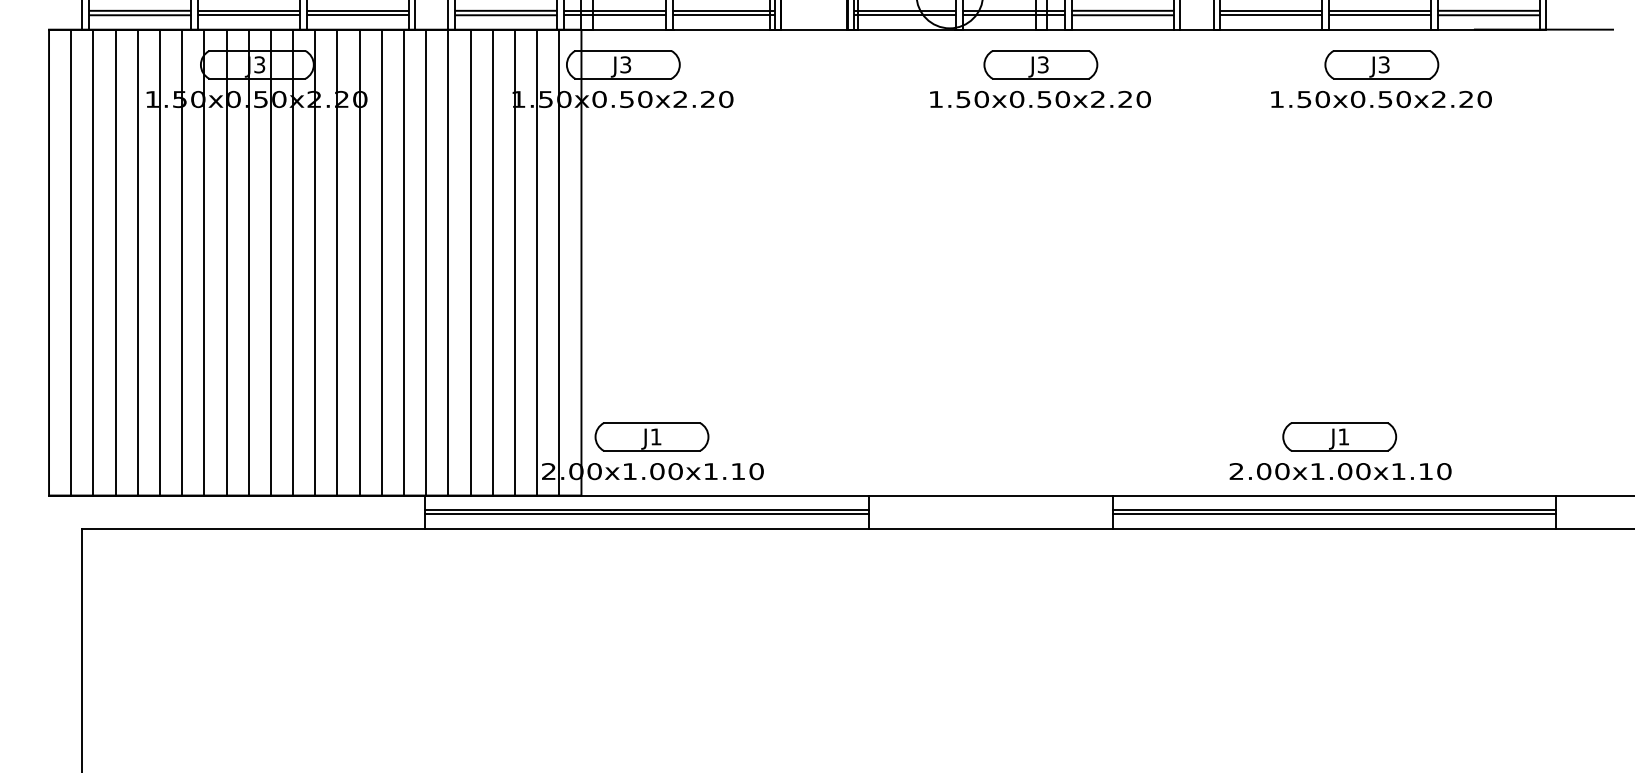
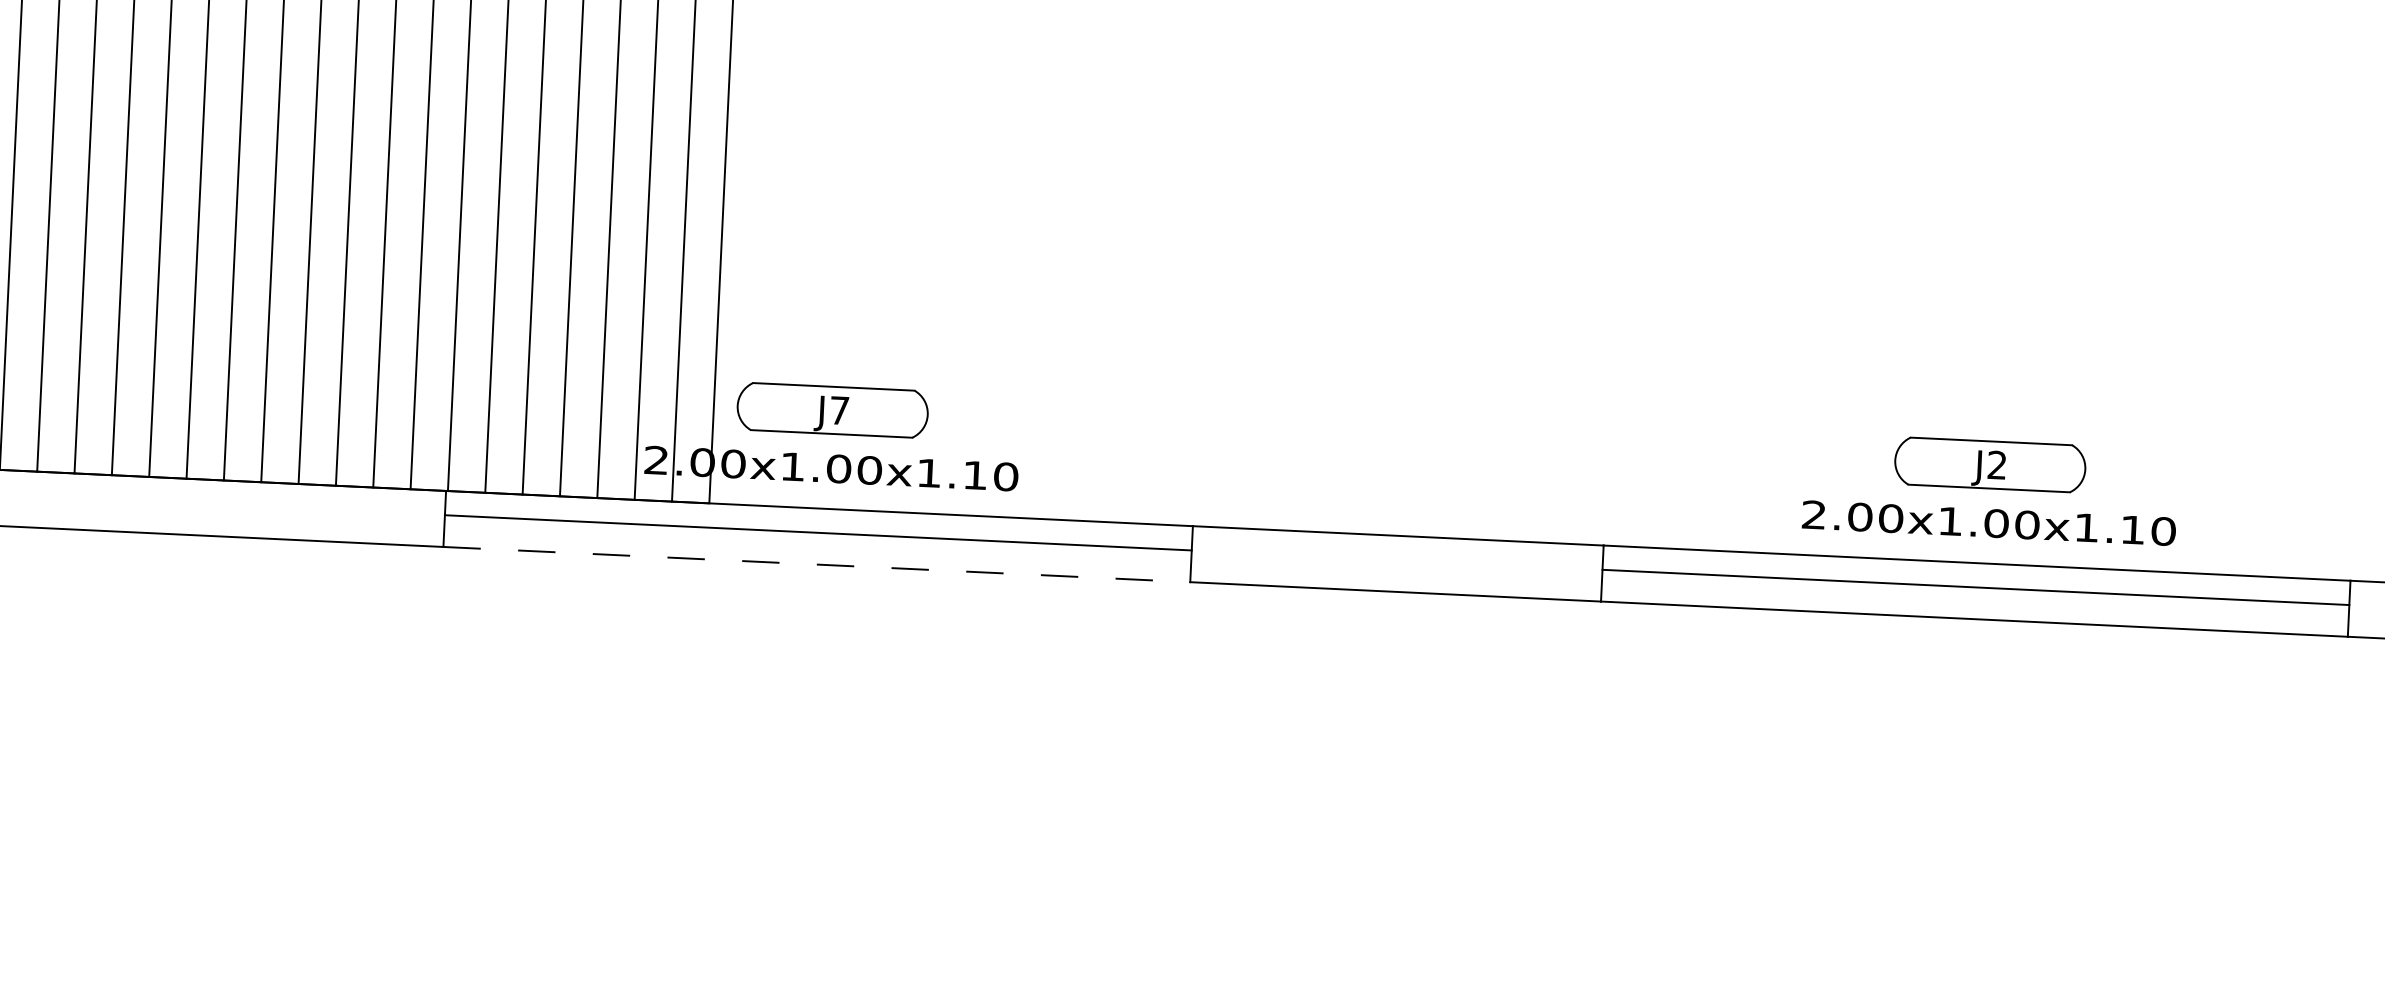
text: (655, 436) -> (838, 409), J1 -> J7
text: (1343, 436) -> (1996, 464), J1 -> J2
line: (646, 514) -> (817, 540), removed
line: (1334, 514) -> (1975, 595), removed
line: (646, 528) -> (816, 563), solid -> dashed

